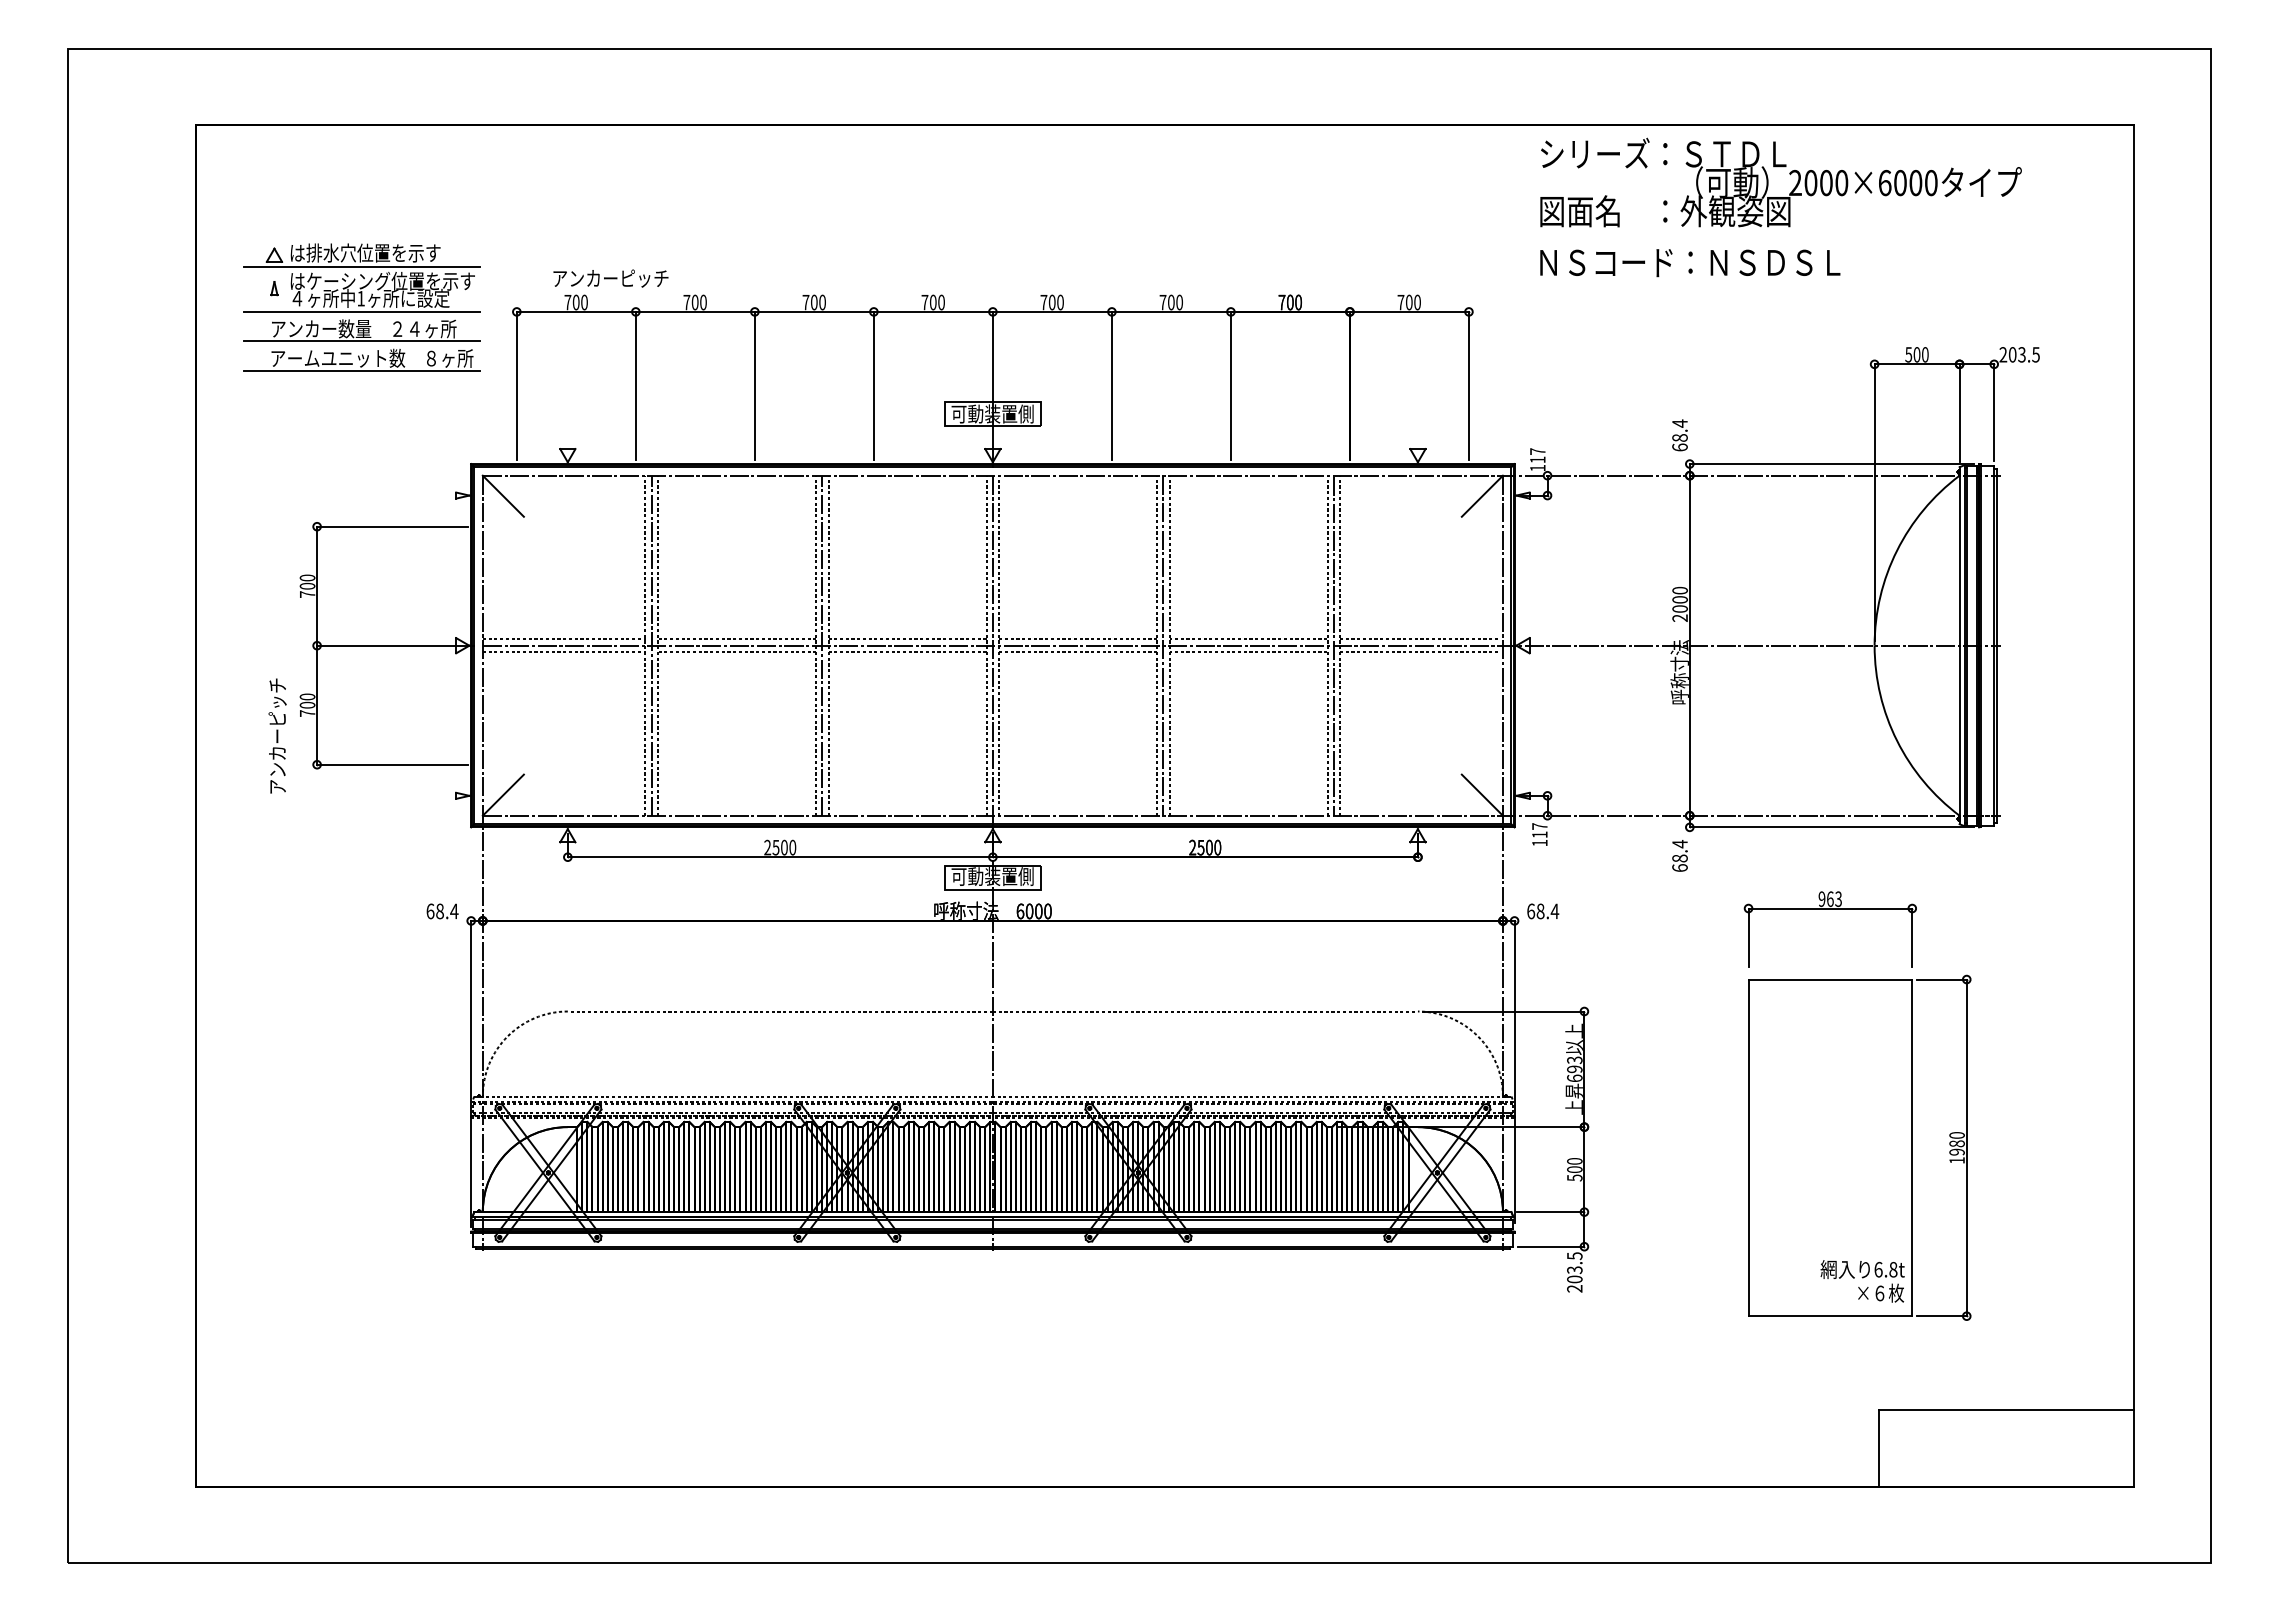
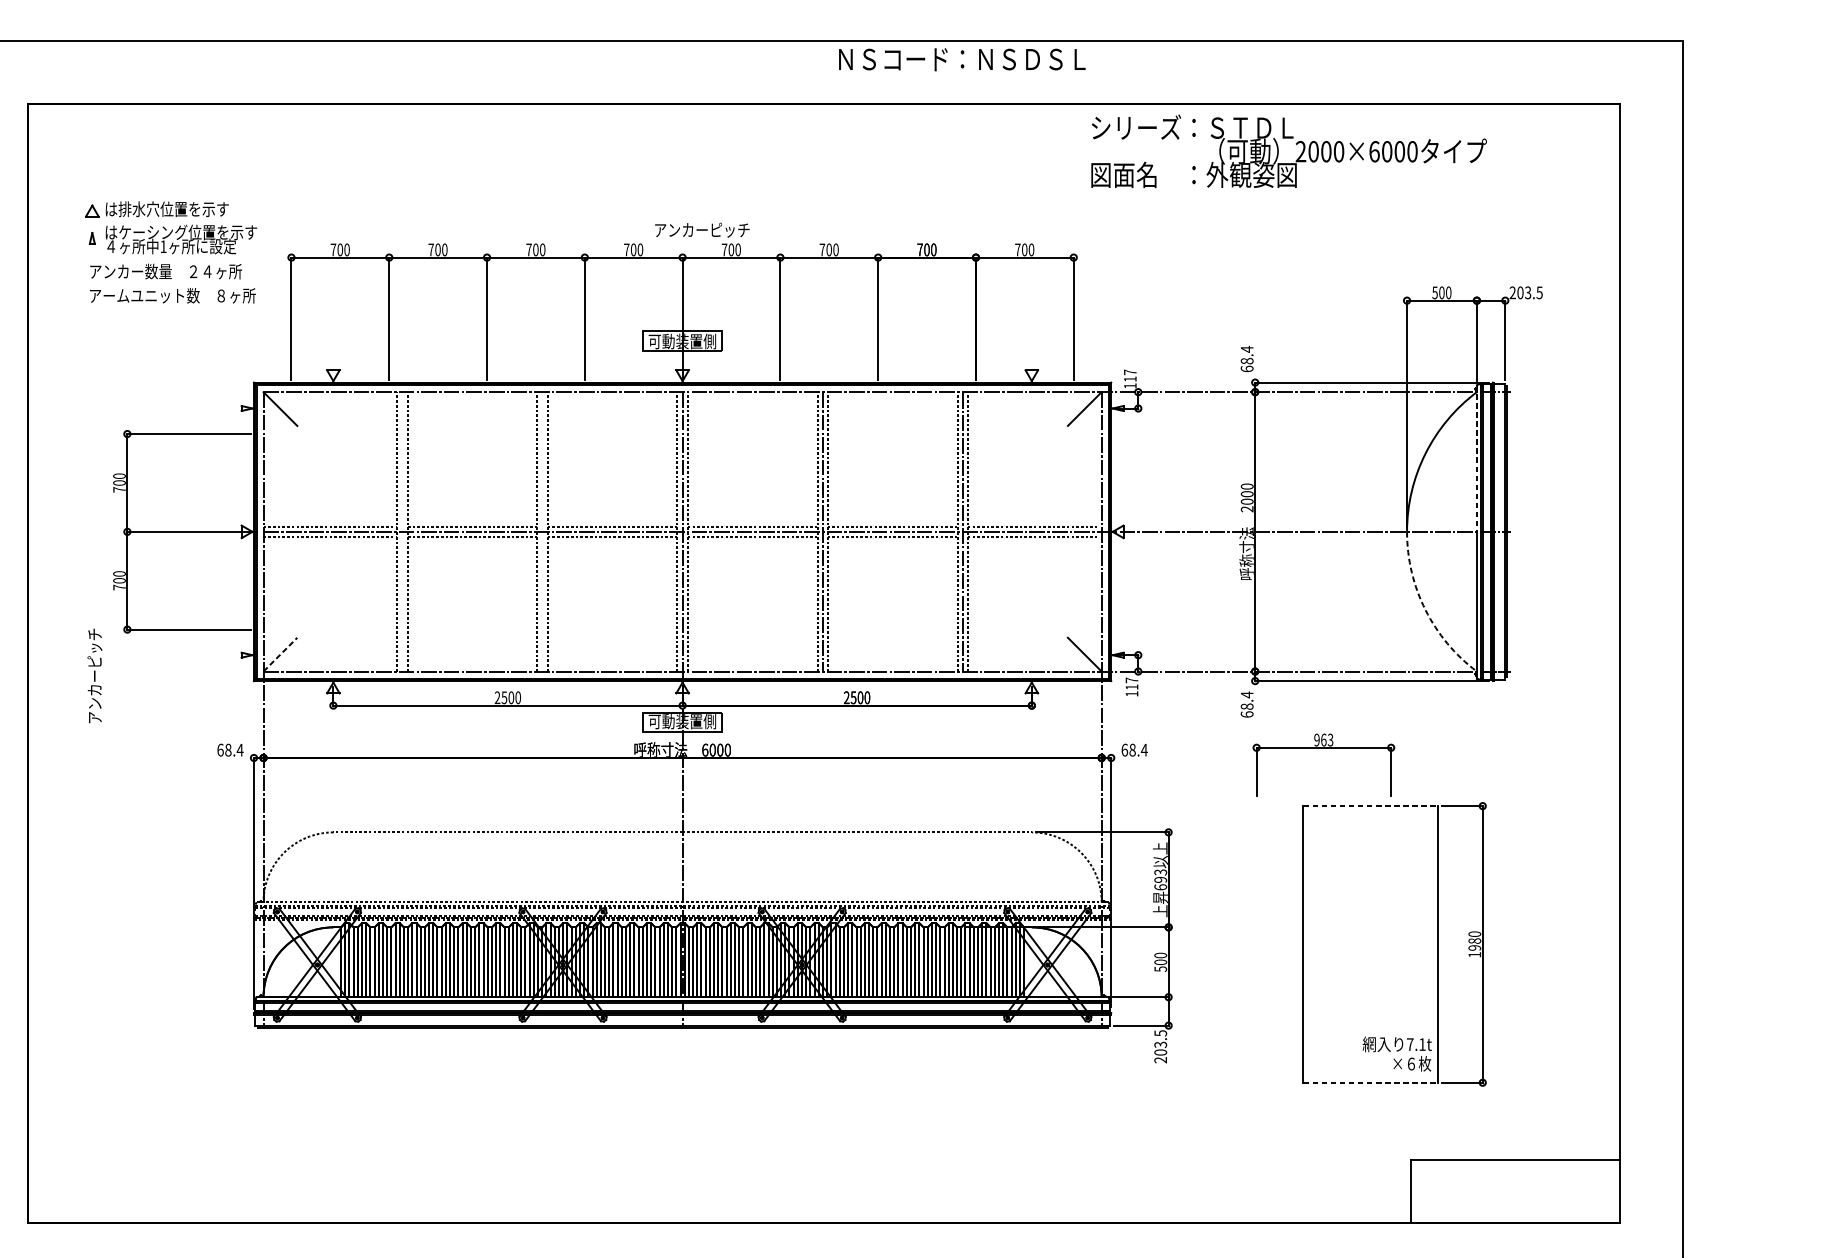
text: (1780, 182) -> (1288, 151), moved
text: (1690, 263) -> (962, 60), moved
line: (361, 266) -> (163, 220), removed
text: (610, 278) -> (702, 230), moved
line: (361, 311) -> (163, 257), removed
line: (361, 341) -> (163, 281), removed
line: (361, 370) -> (163, 305), removed
line: (1959, 556) -> (1476, 458), solid -> dashed
line: (651, 645) -> (402, 531), removed
line: (822, 645) -> (542, 531), removed
text: (277, 735) -> (94, 675), moved
arc: (1897, 740) -> (1425, 609), solid -> dashed
line: (503, 794) -> (280, 654), solid -> dashed
part: (1829, 909) -> (1323, 748), moved
line: (1830, 979) -> (1370, 806), solid -> dashed
text: (1885, 1269) -> (1415, 1044), 6.8t -> 7.1t
line: (1830, 1316) -> (1370, 1082), solid -> dashed

